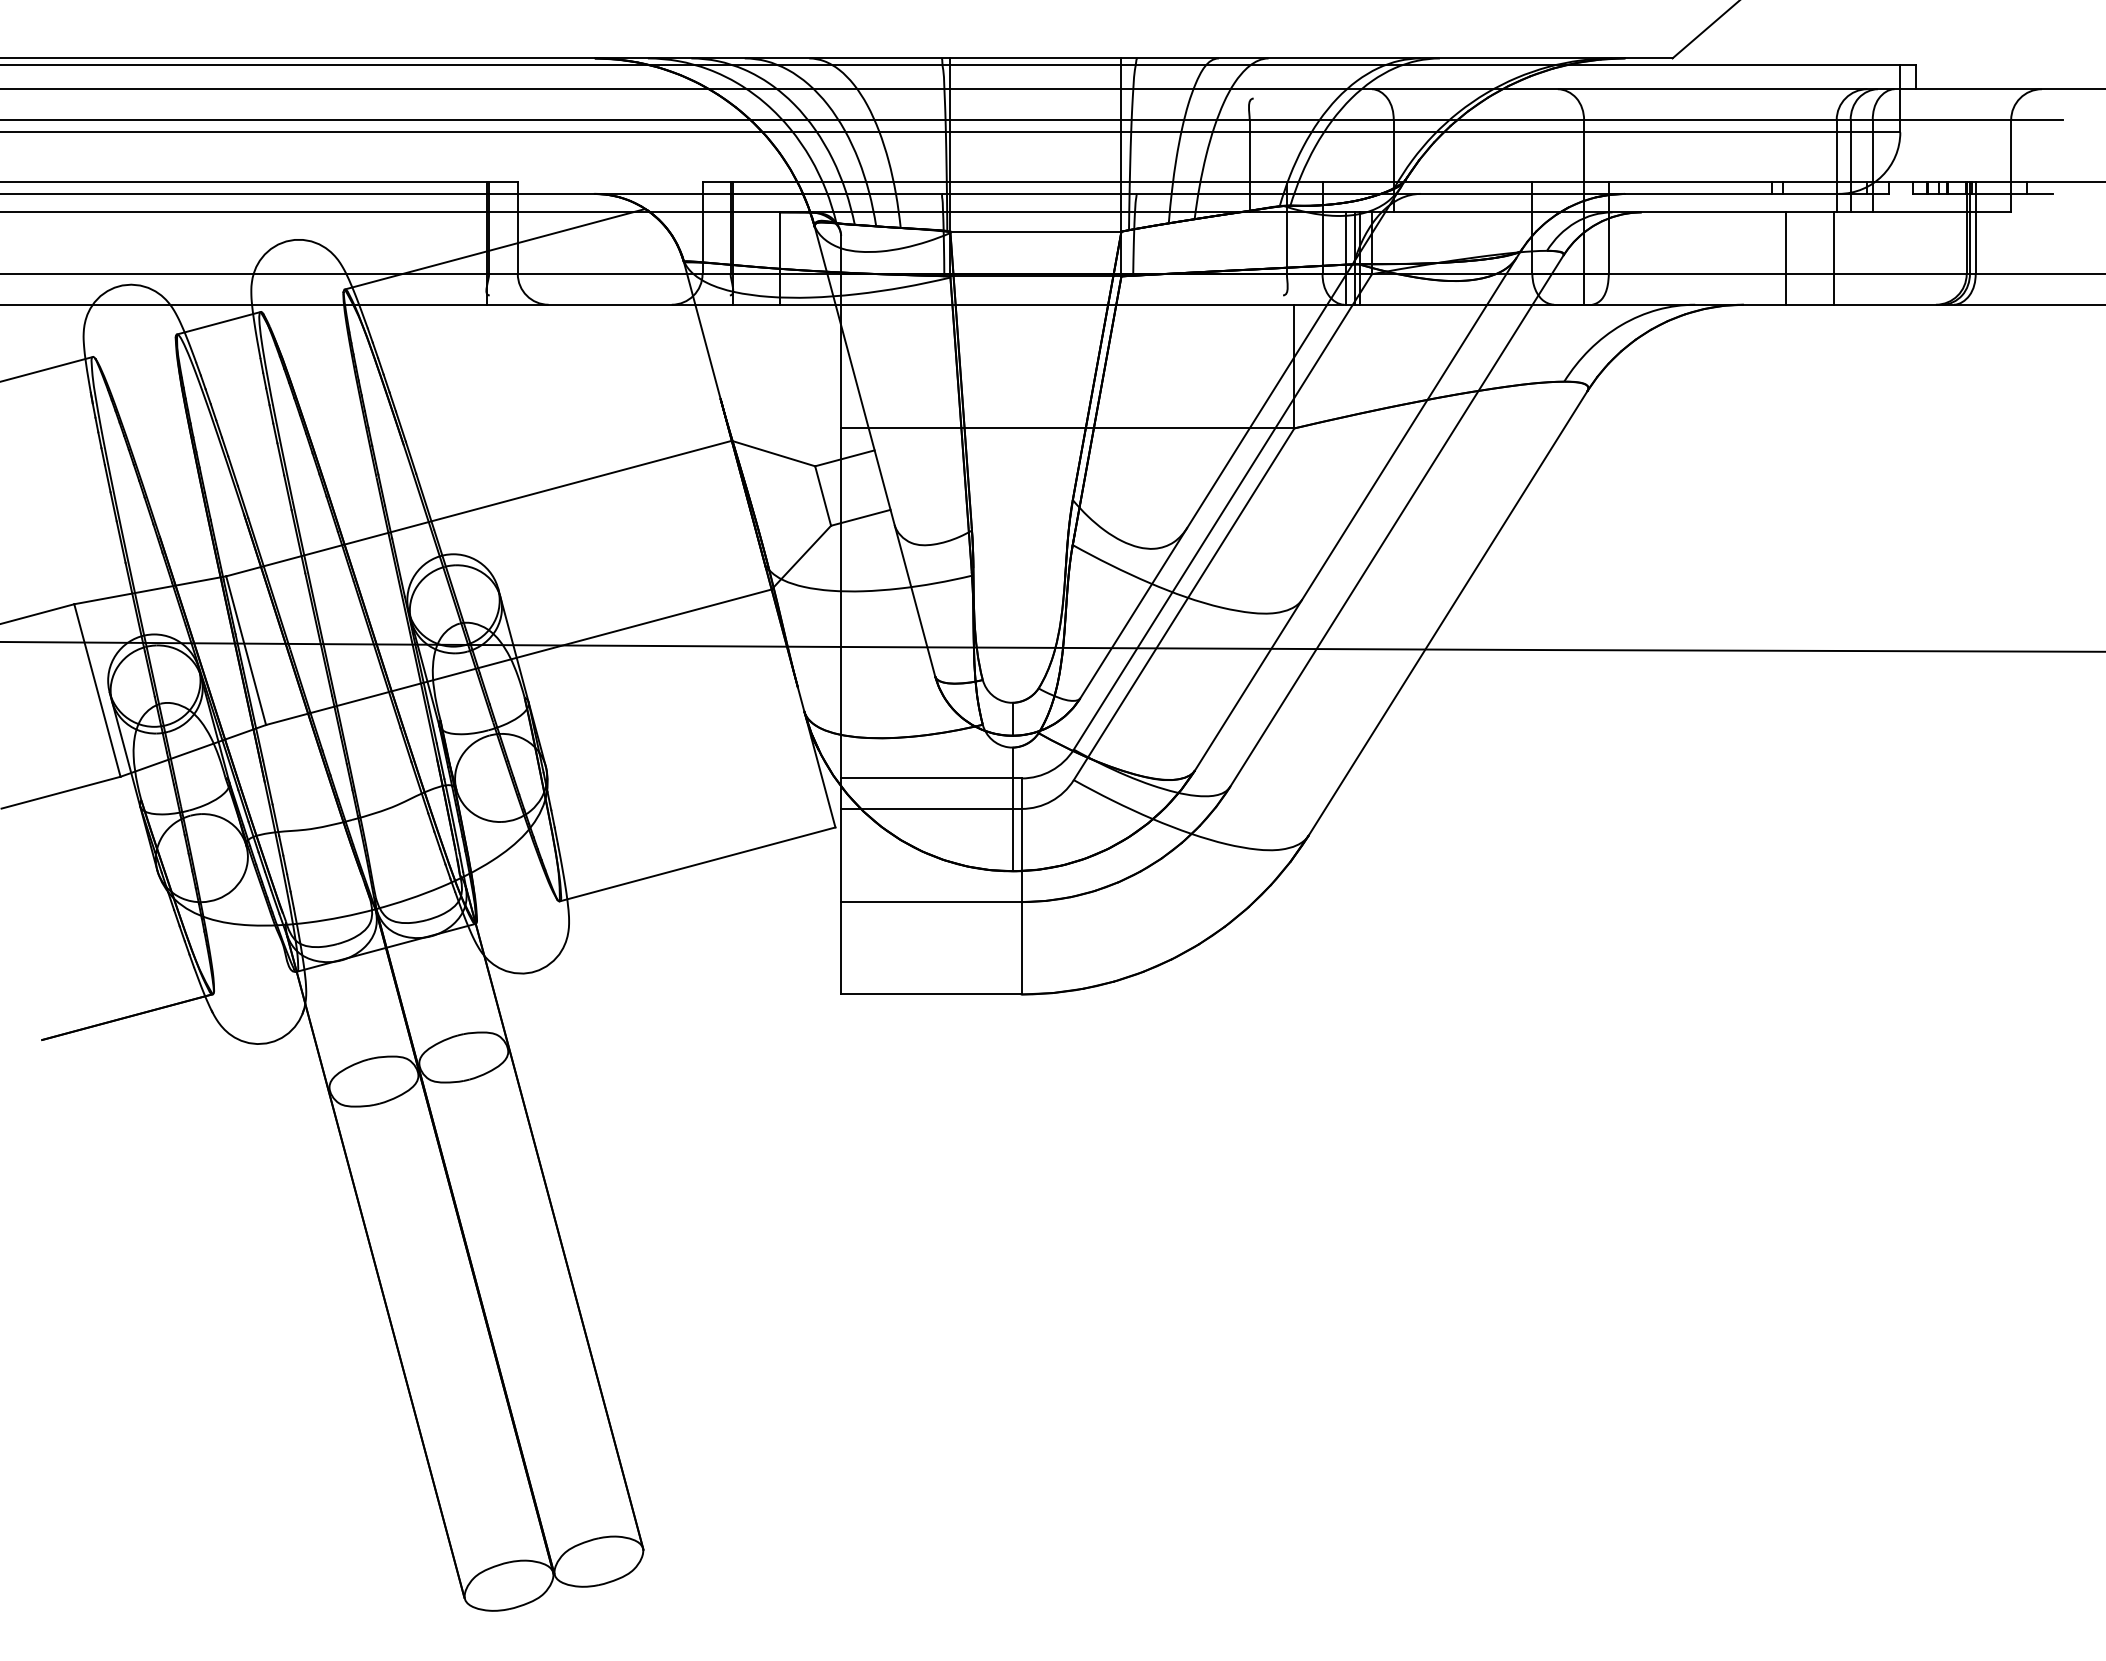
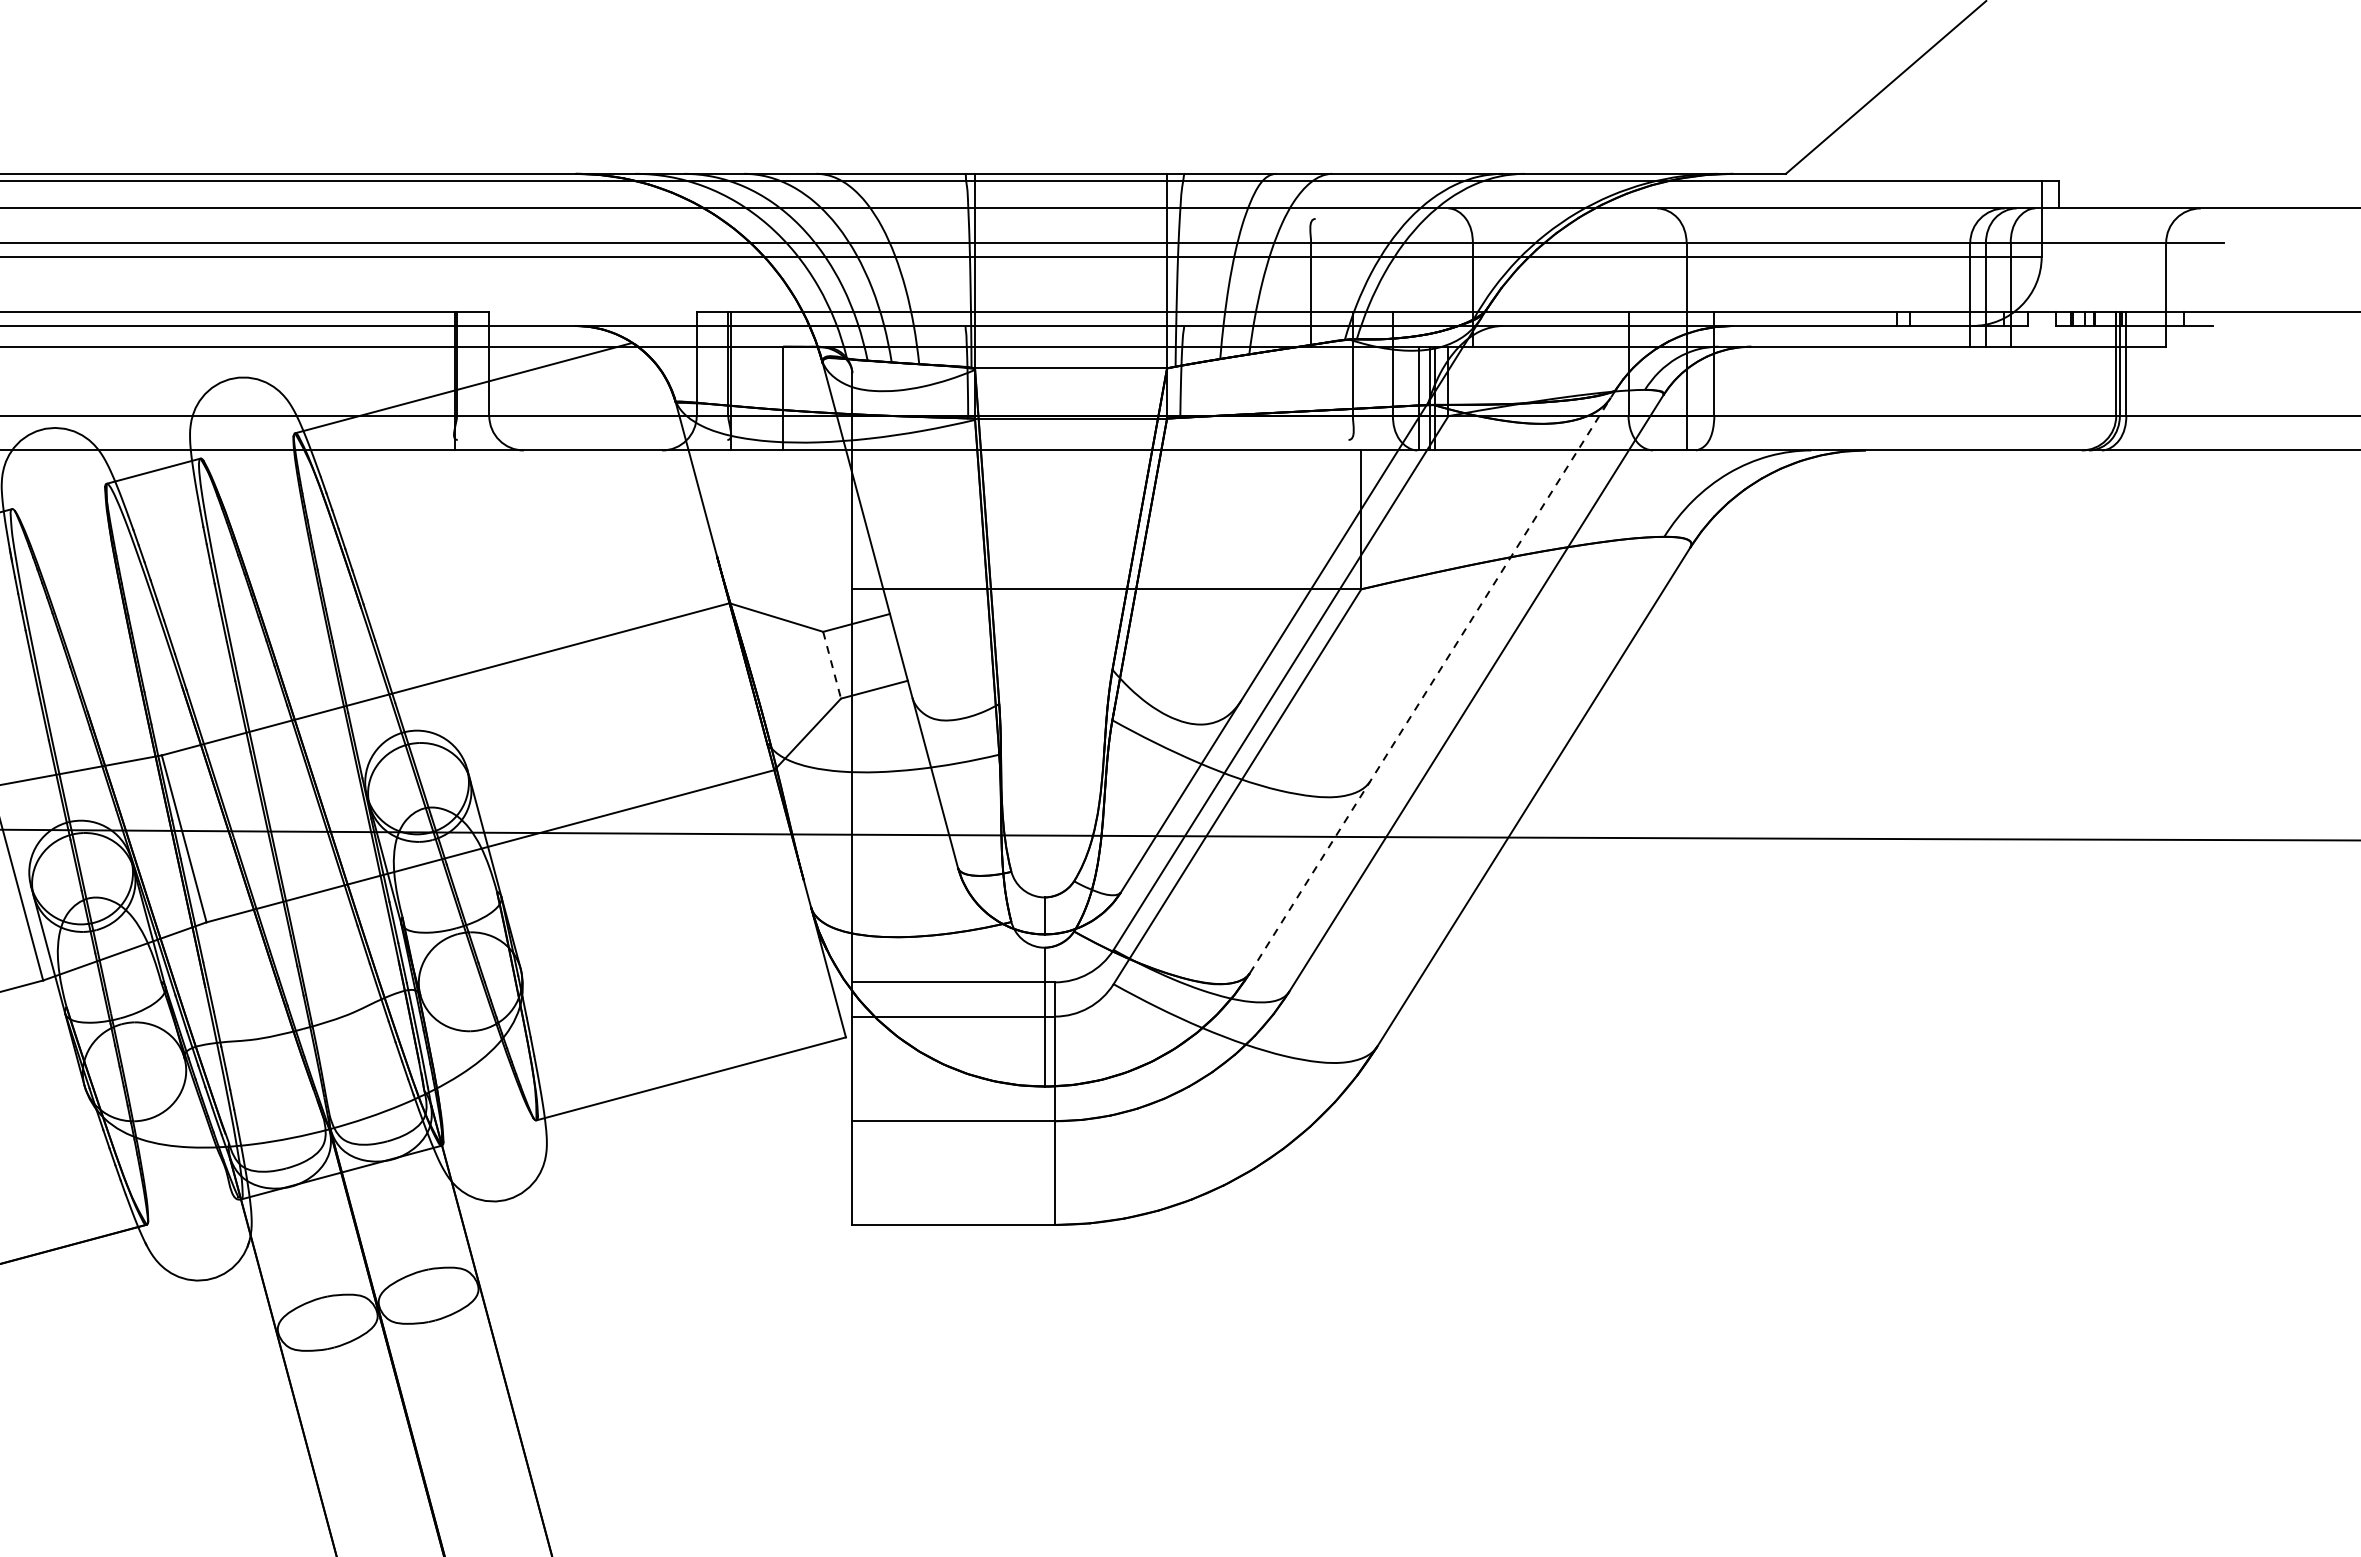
line: (1786, 258) -> (1913, 398), removed
line: (1834, 258) -> (1967, 398), removed
line: (823, 496) -> (832, 665), solid -> dashed
line: (1358, 510) -> (1433, 681), solid -> dashed

